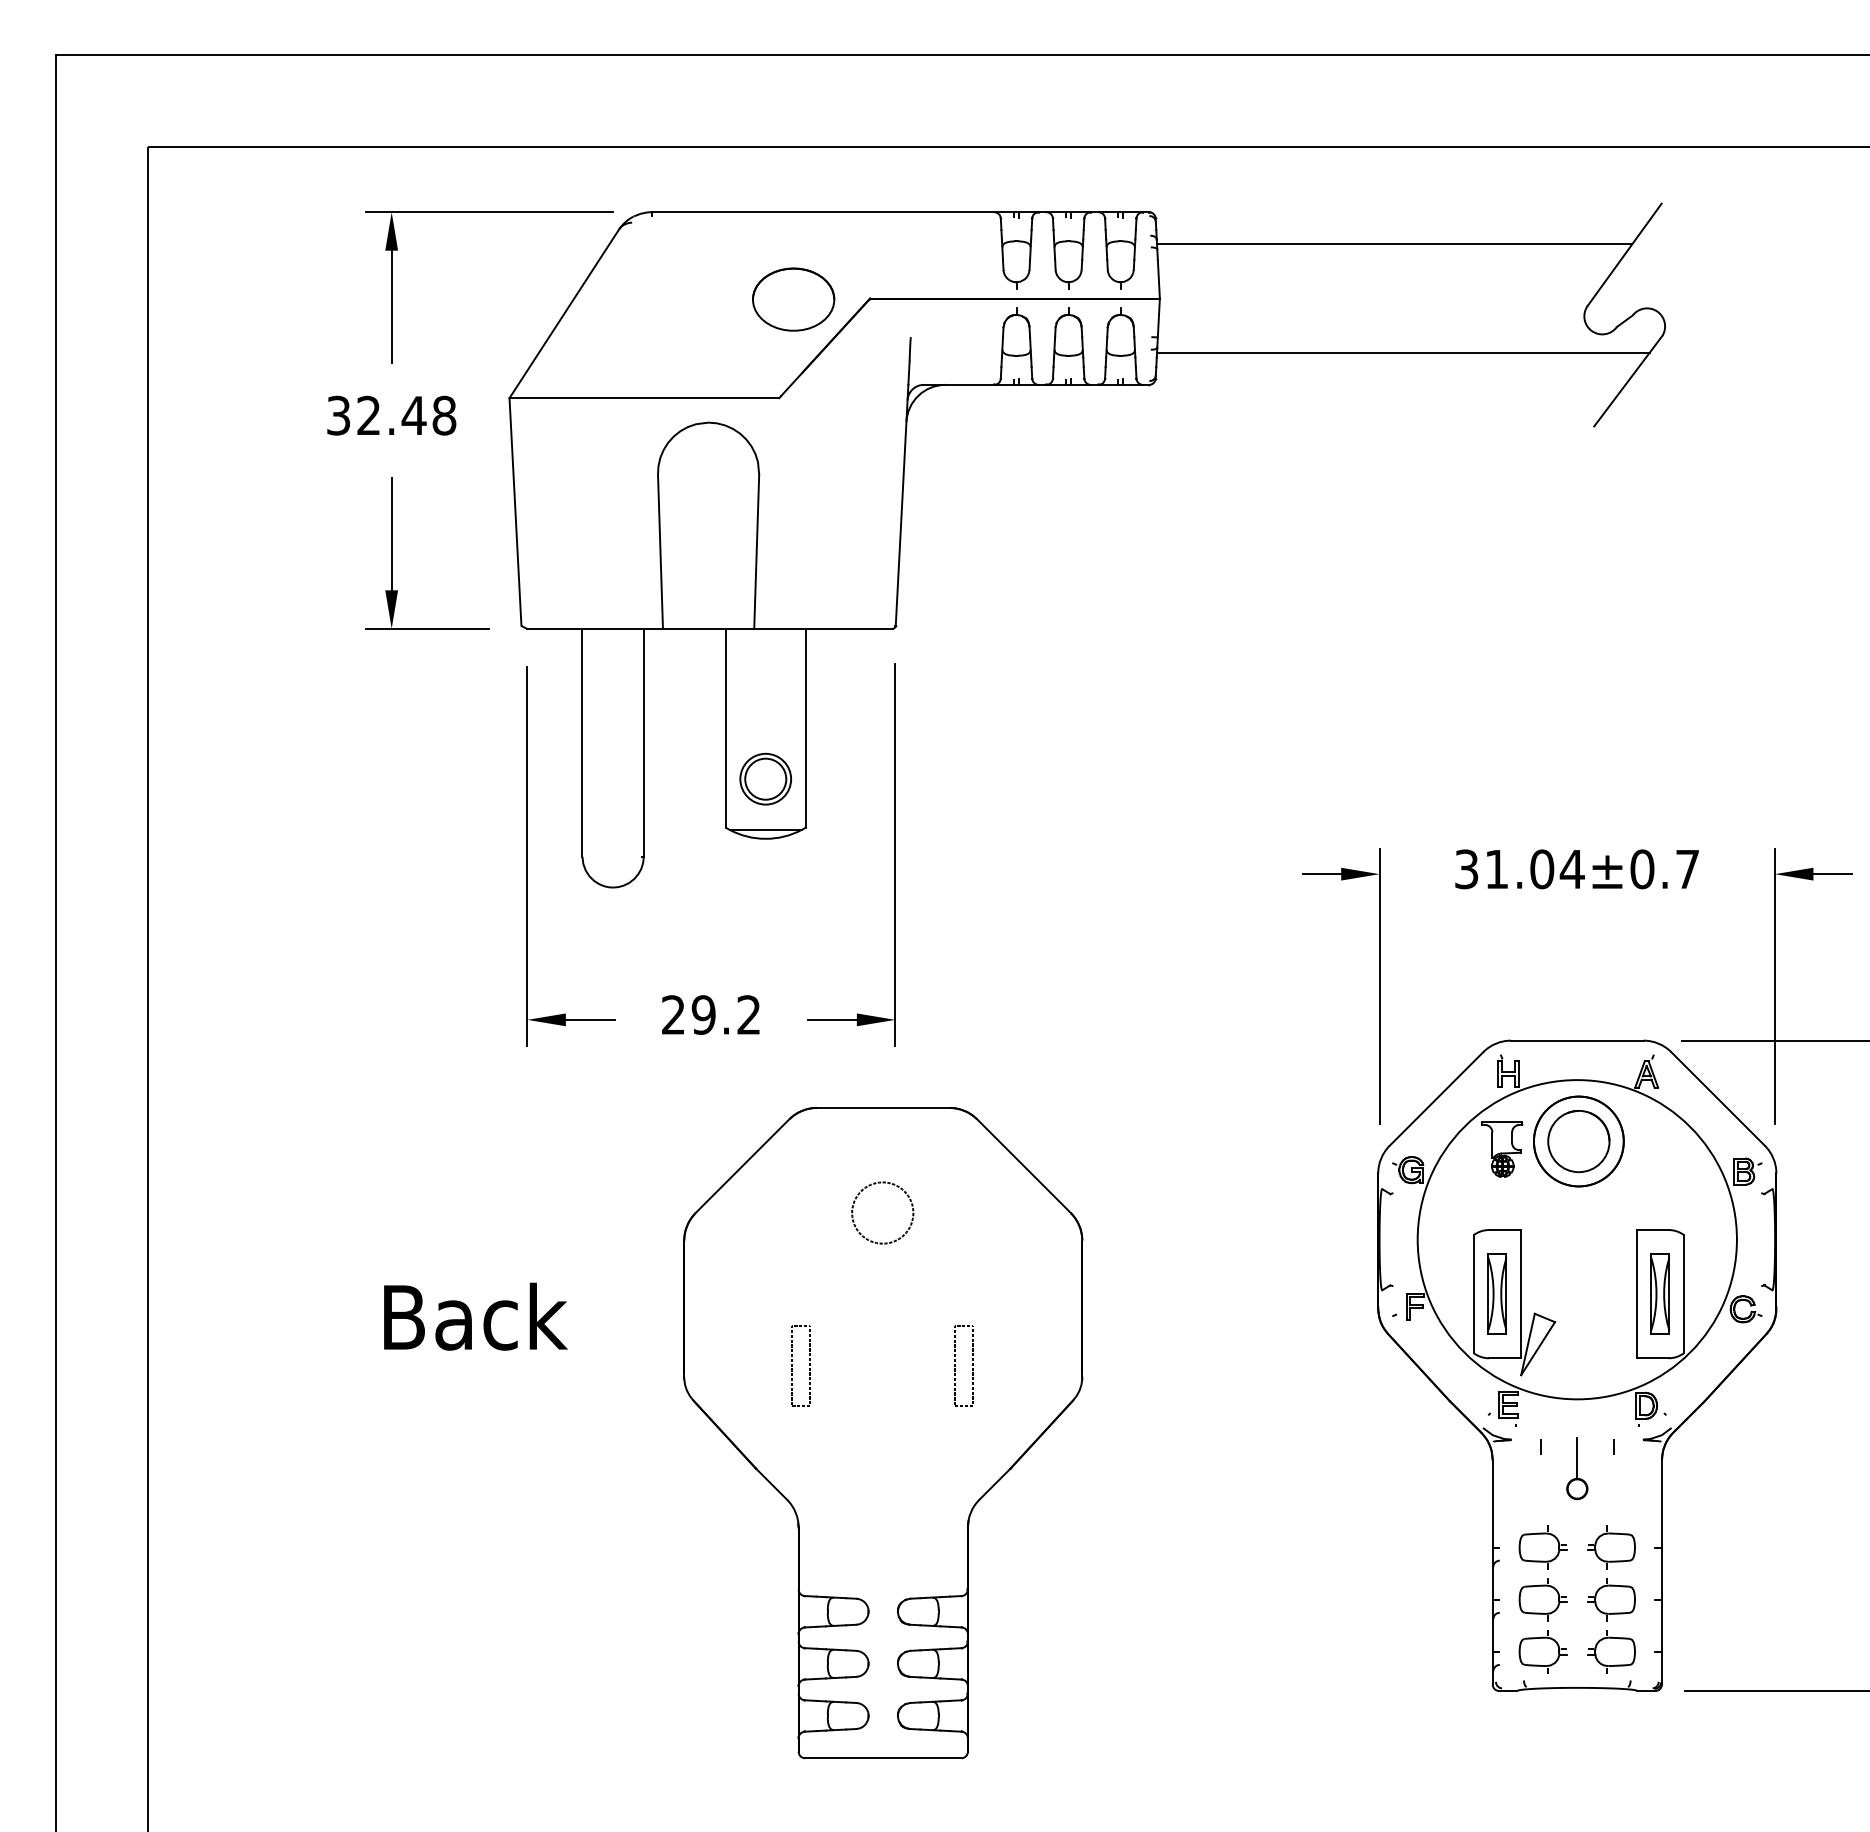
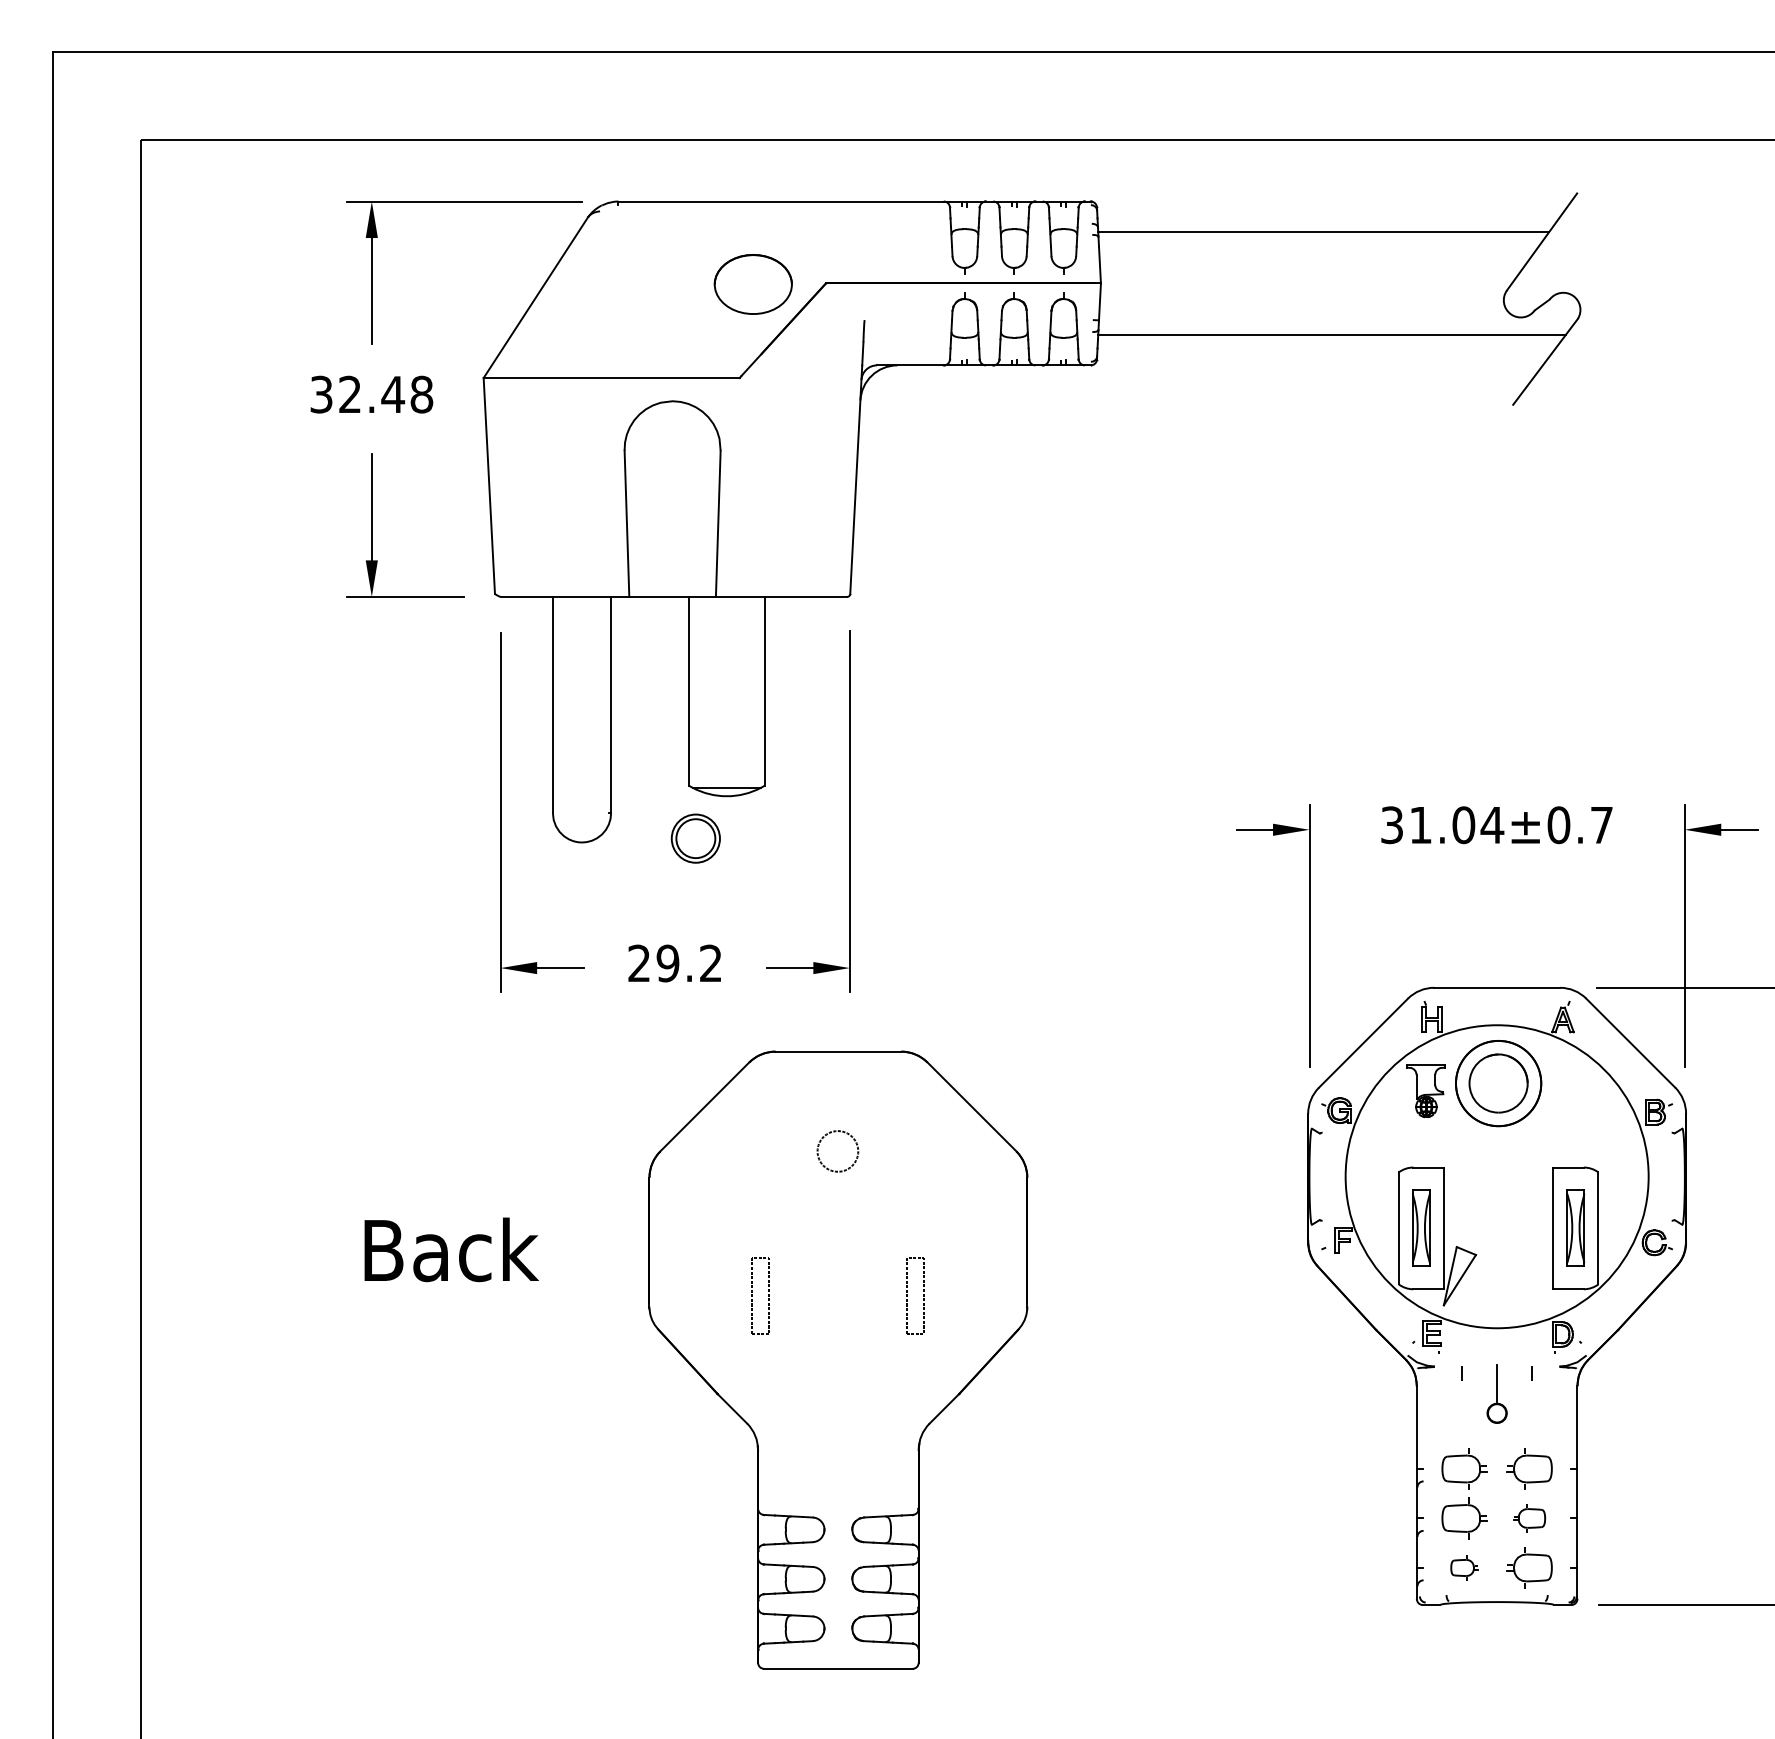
part: (765, 779) -> (695, 838), moved
circle: (882, 1213) -> (837, 1151), size x0.7
part: (1611, 1599) -> (1529, 1518), size x0.7
part: (1542, 1651) -> (1464, 1567), size x0.6

